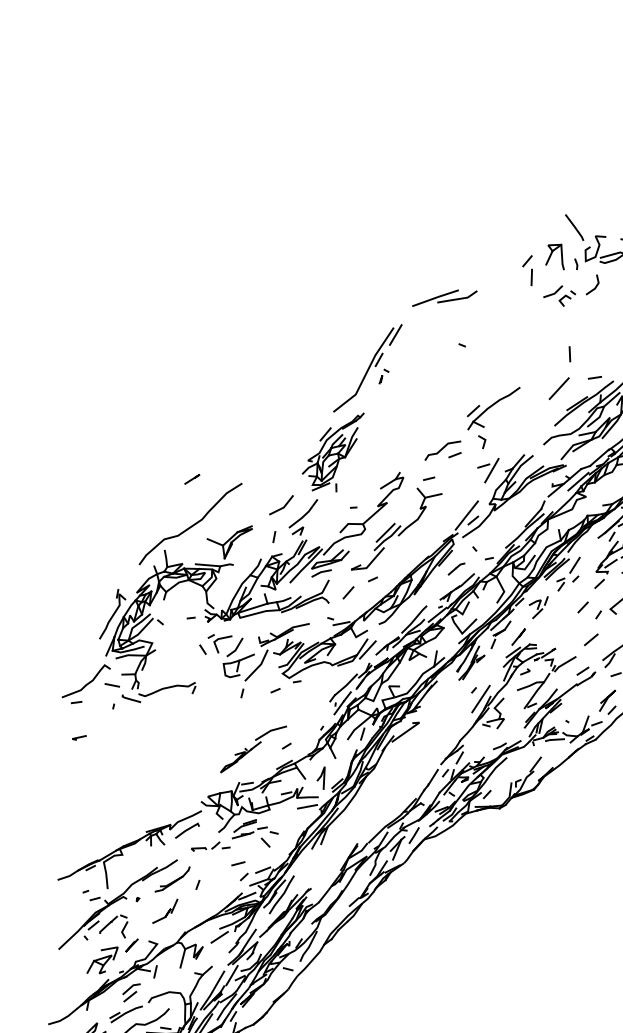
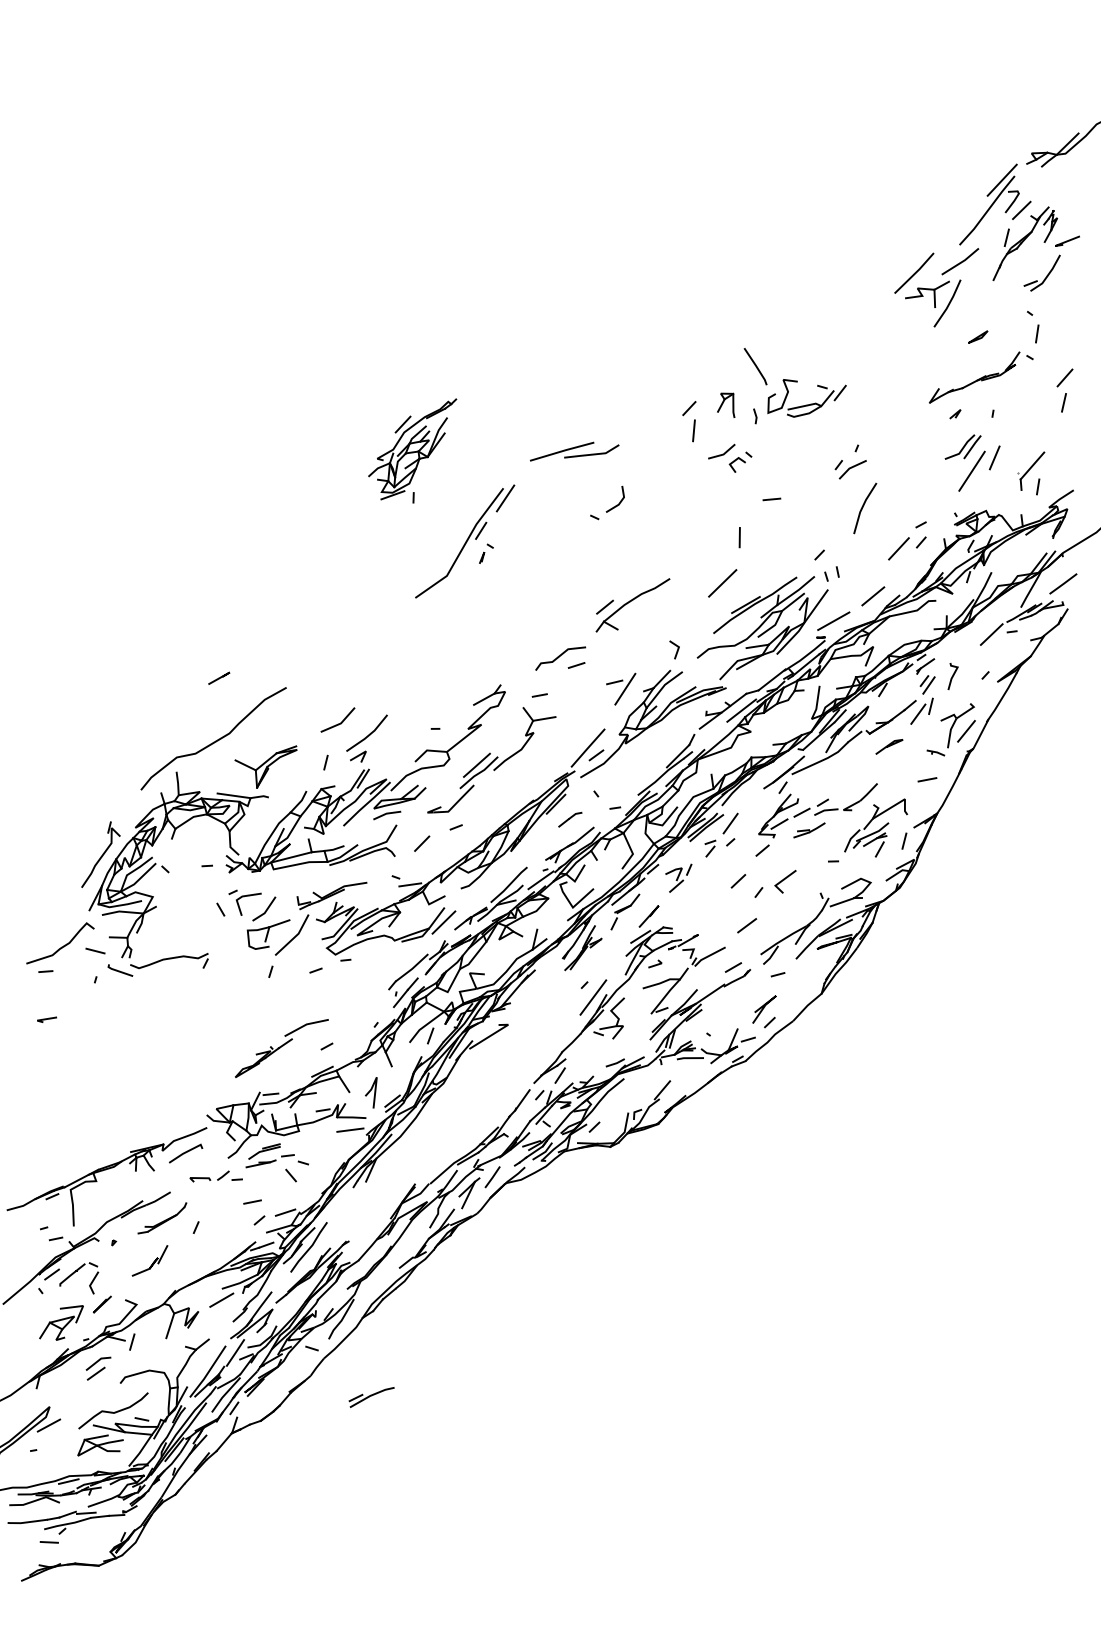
part: (553, 257) -> (725, 405), size x0.7
line: (595, 286) -> (619, 501), moved
line: (594, 377) -> (771, 499), moved
line: (483, 442) -> (676, 650), moved
part: (333, 453) -> (412, 450), moved
part: (126, 1014) -> (371, 1397), moved

